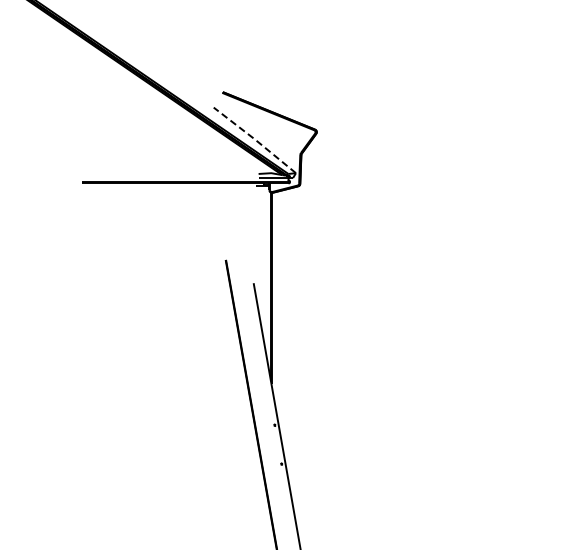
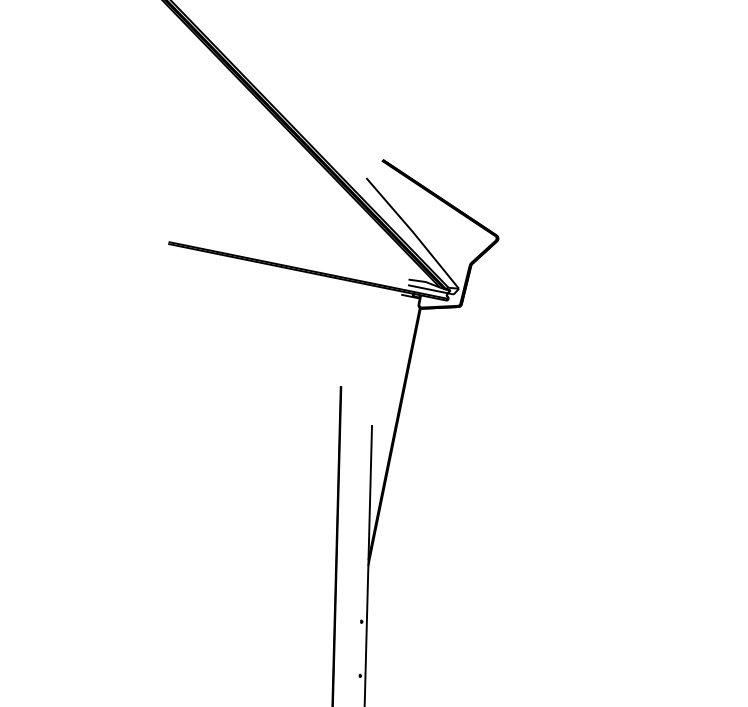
line: (254, 139) -> (412, 232), dashed -> solid

